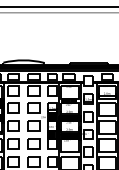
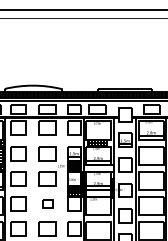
hatch: (69, 118) -> (98, 167), removed
hatch: (69, 135) -> (98, 192), removed
part: (33, 143) -> (47, 203), size x0.6

